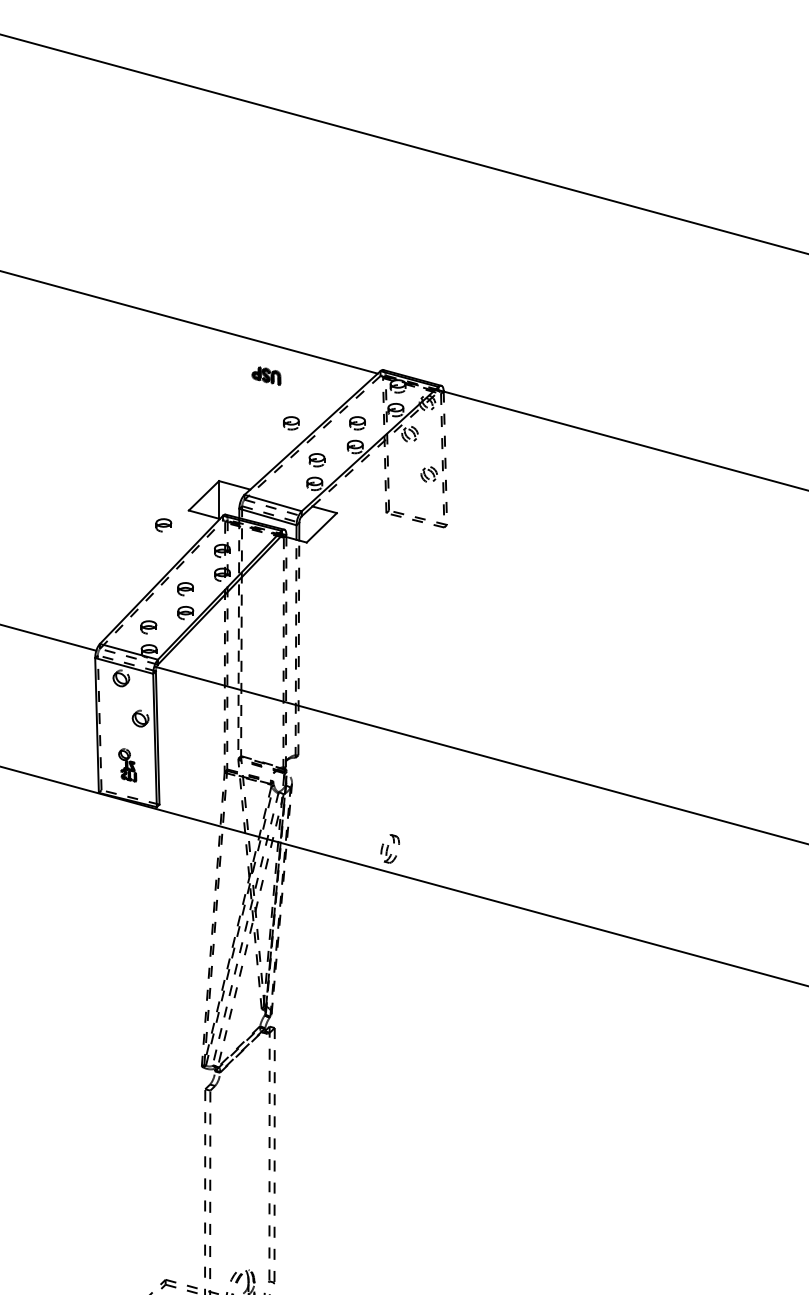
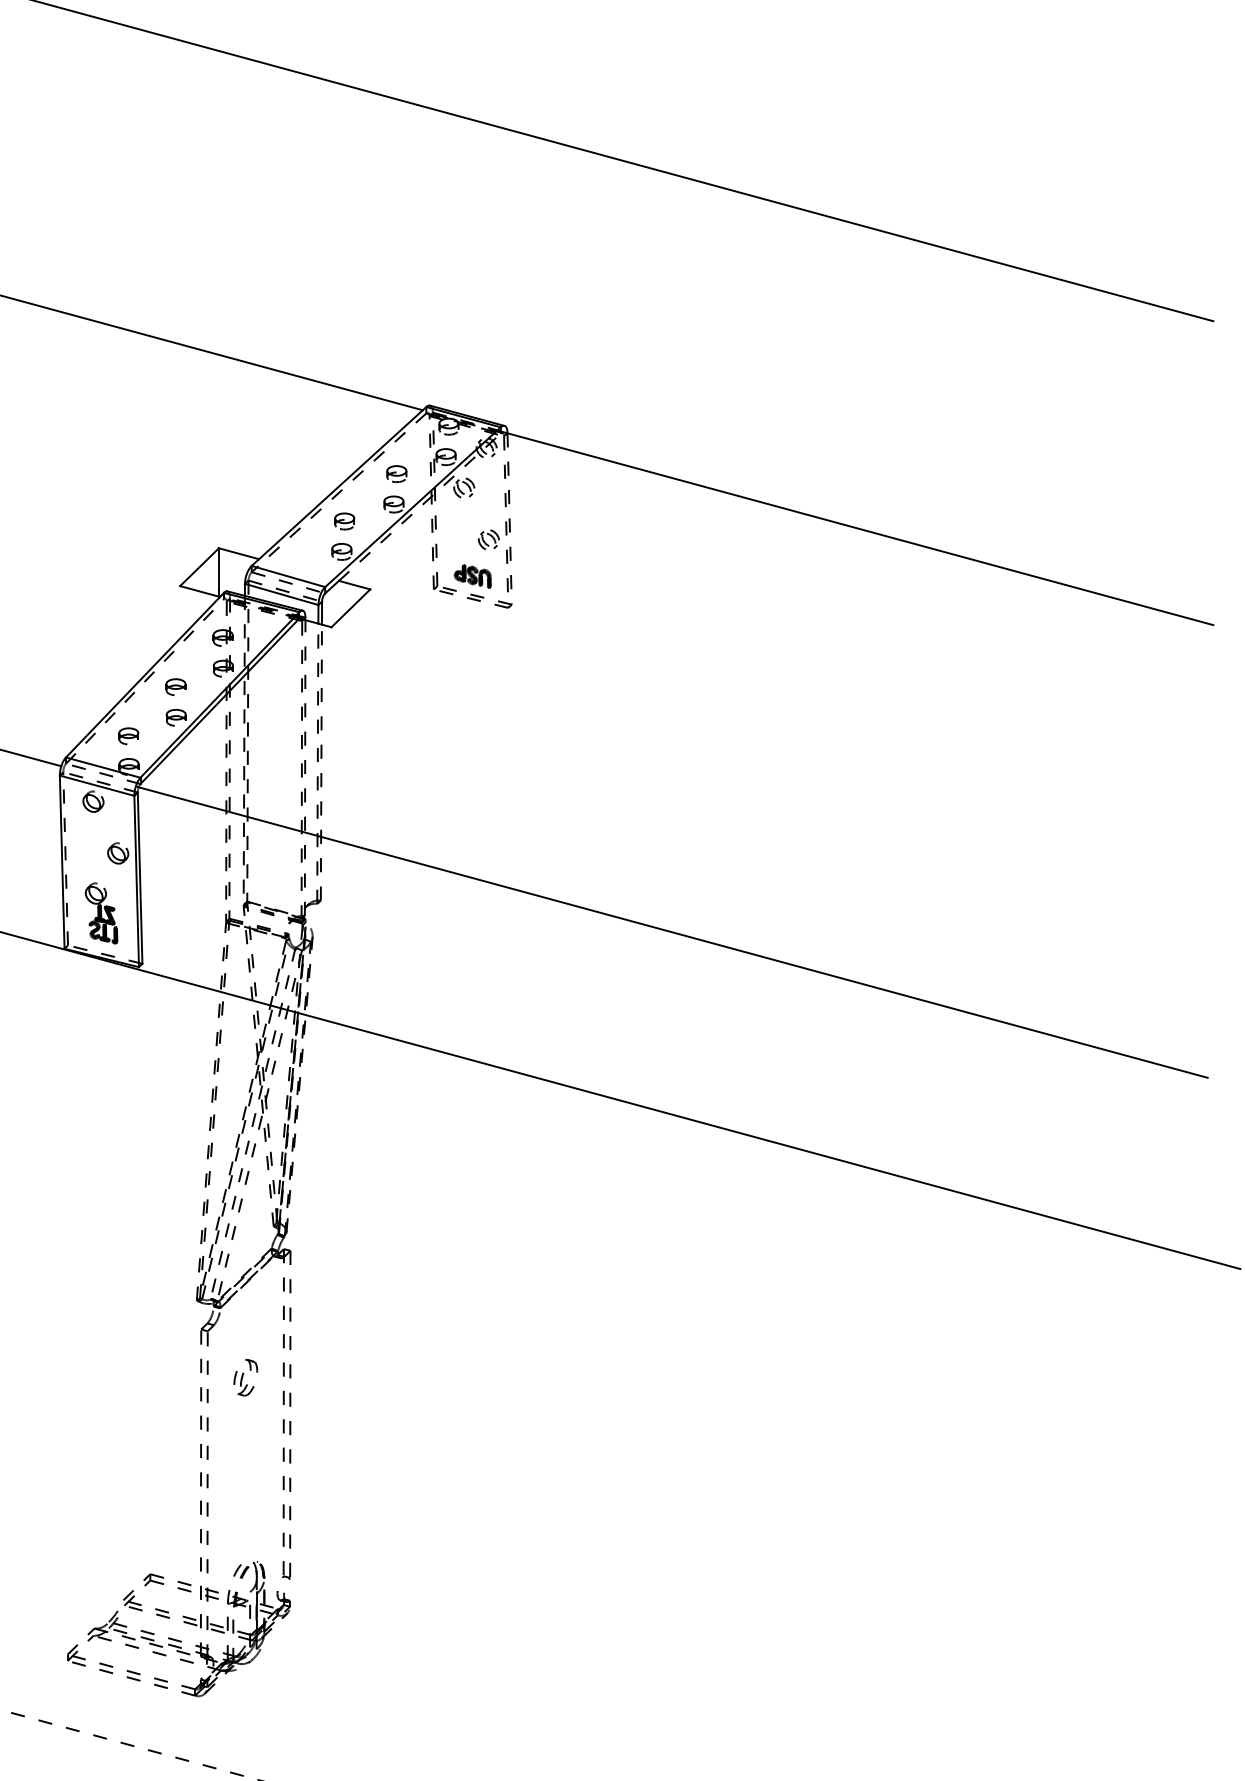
part: (266, 376) -> (472, 576), moved
part: (291, 422) -> (311, 473), removed
part: (163, 524) -> (147, 604), removed
part: (127, 765) -> (101, 913), size x1.43
part: (389, 848) -> (245, 1377), moved

